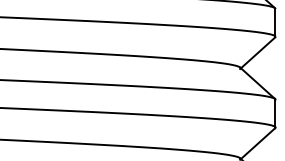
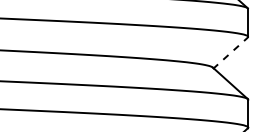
line: (257, 53) -> (230, 53), solid -> dashed

